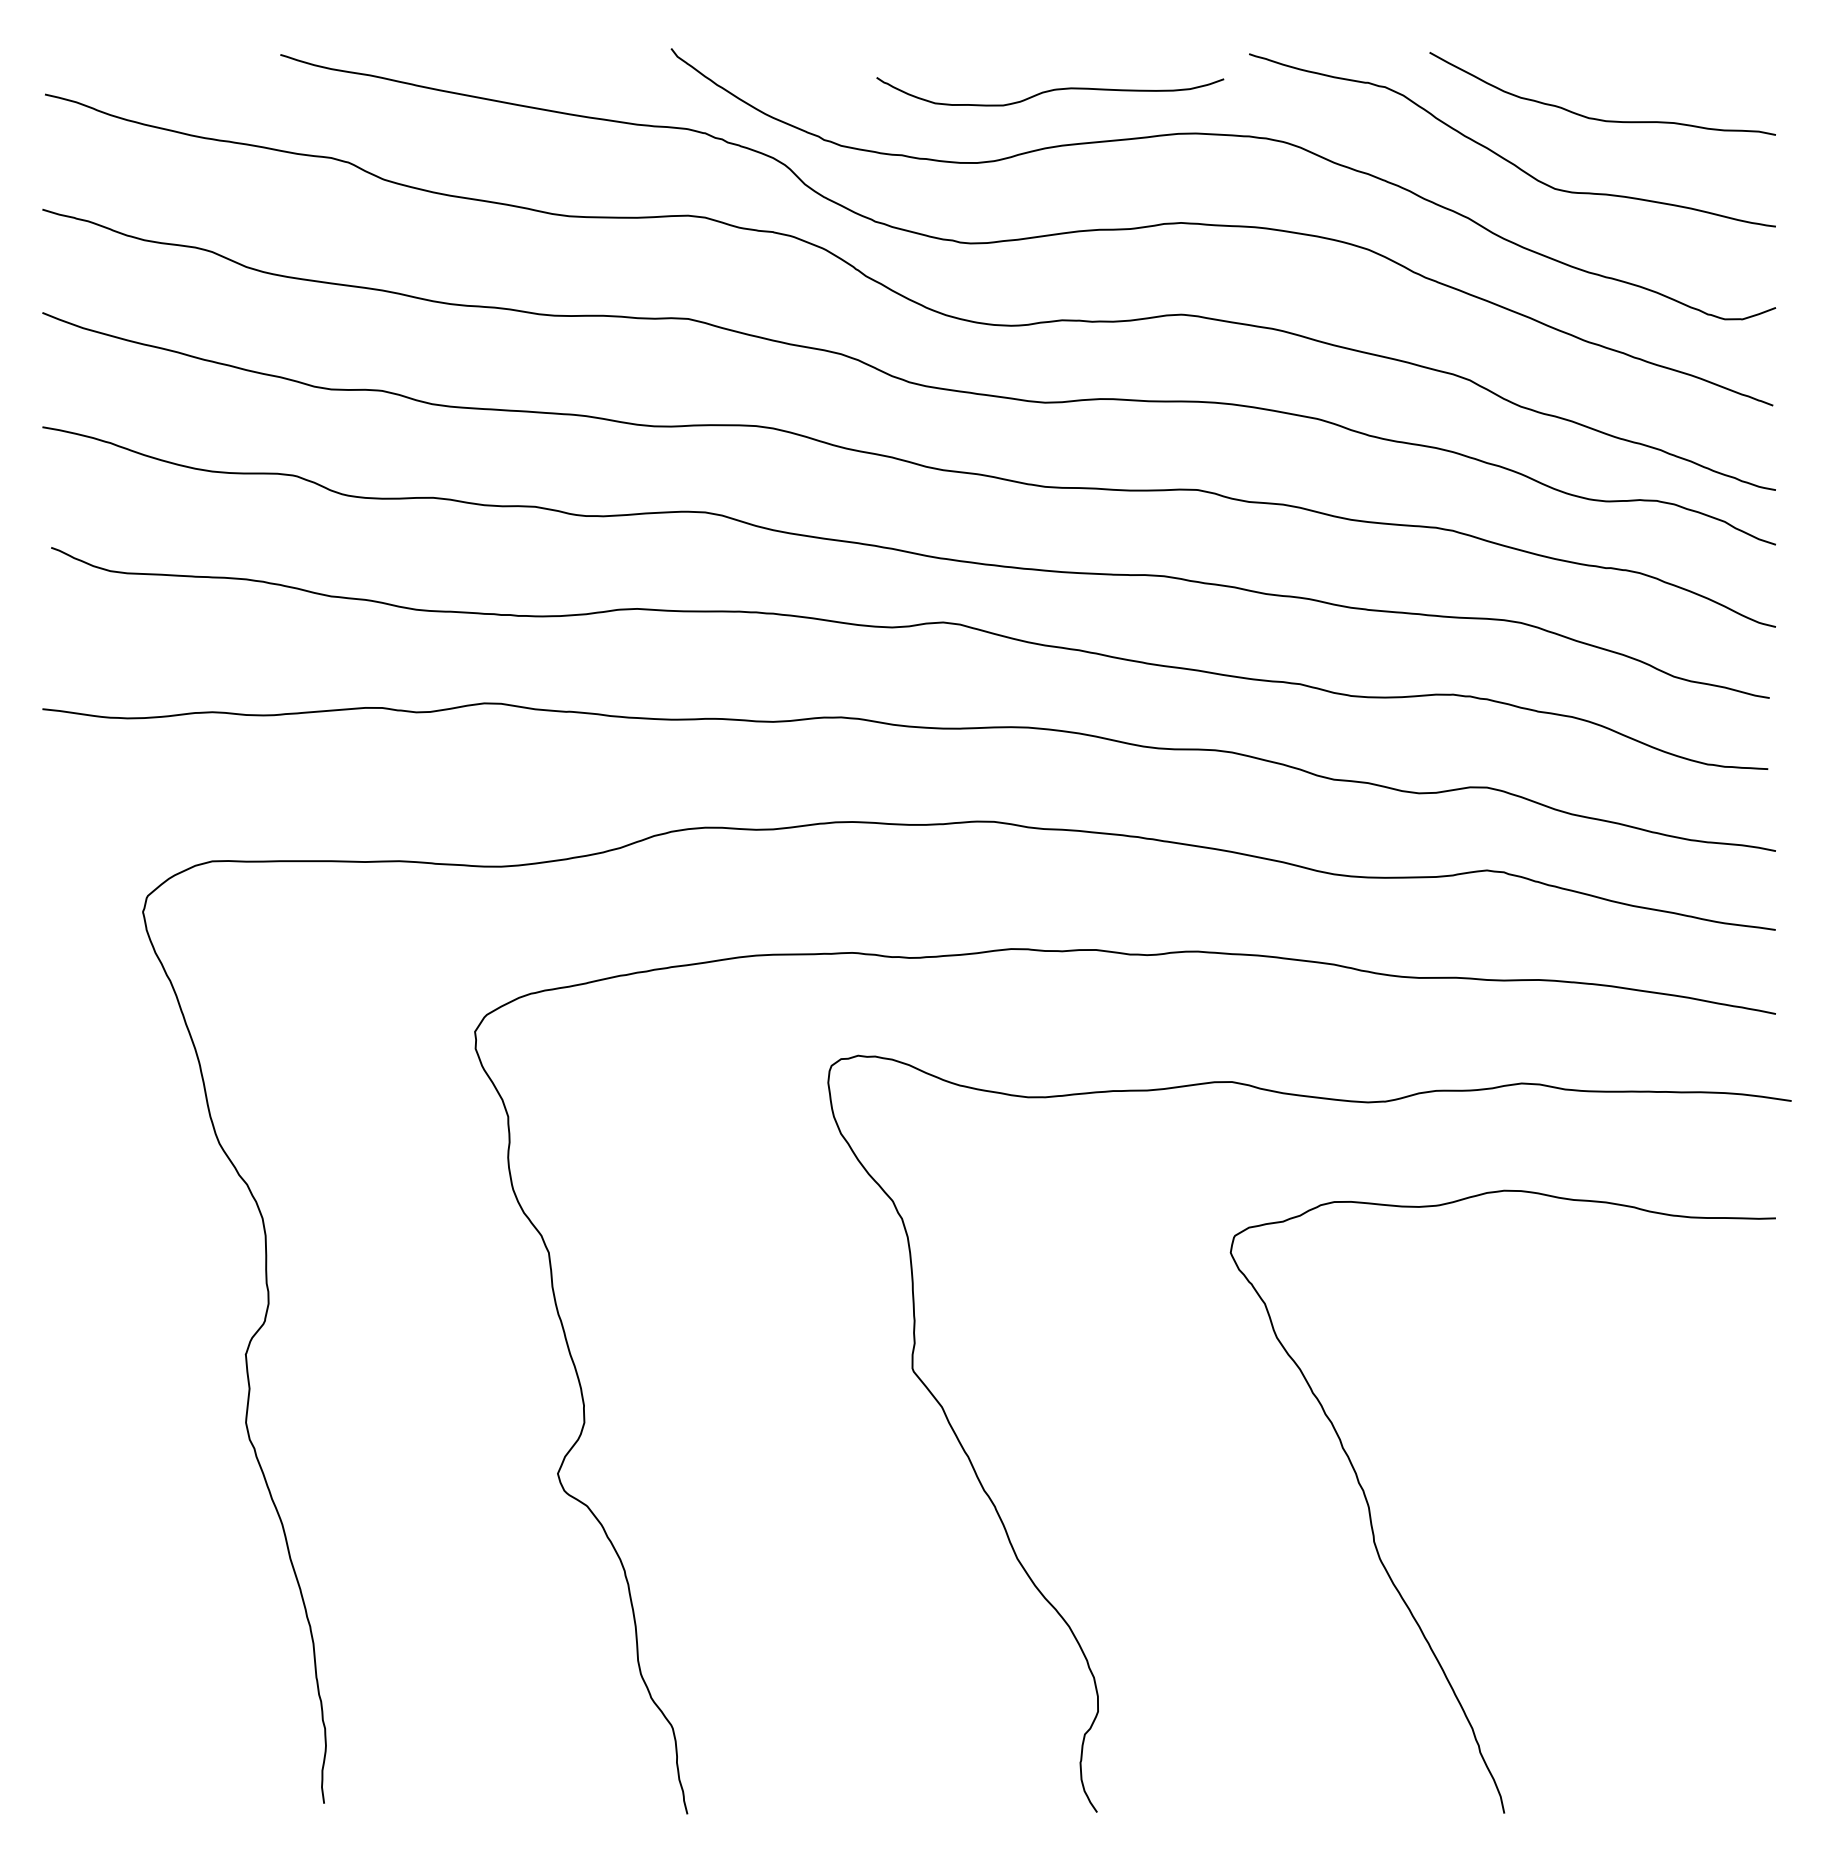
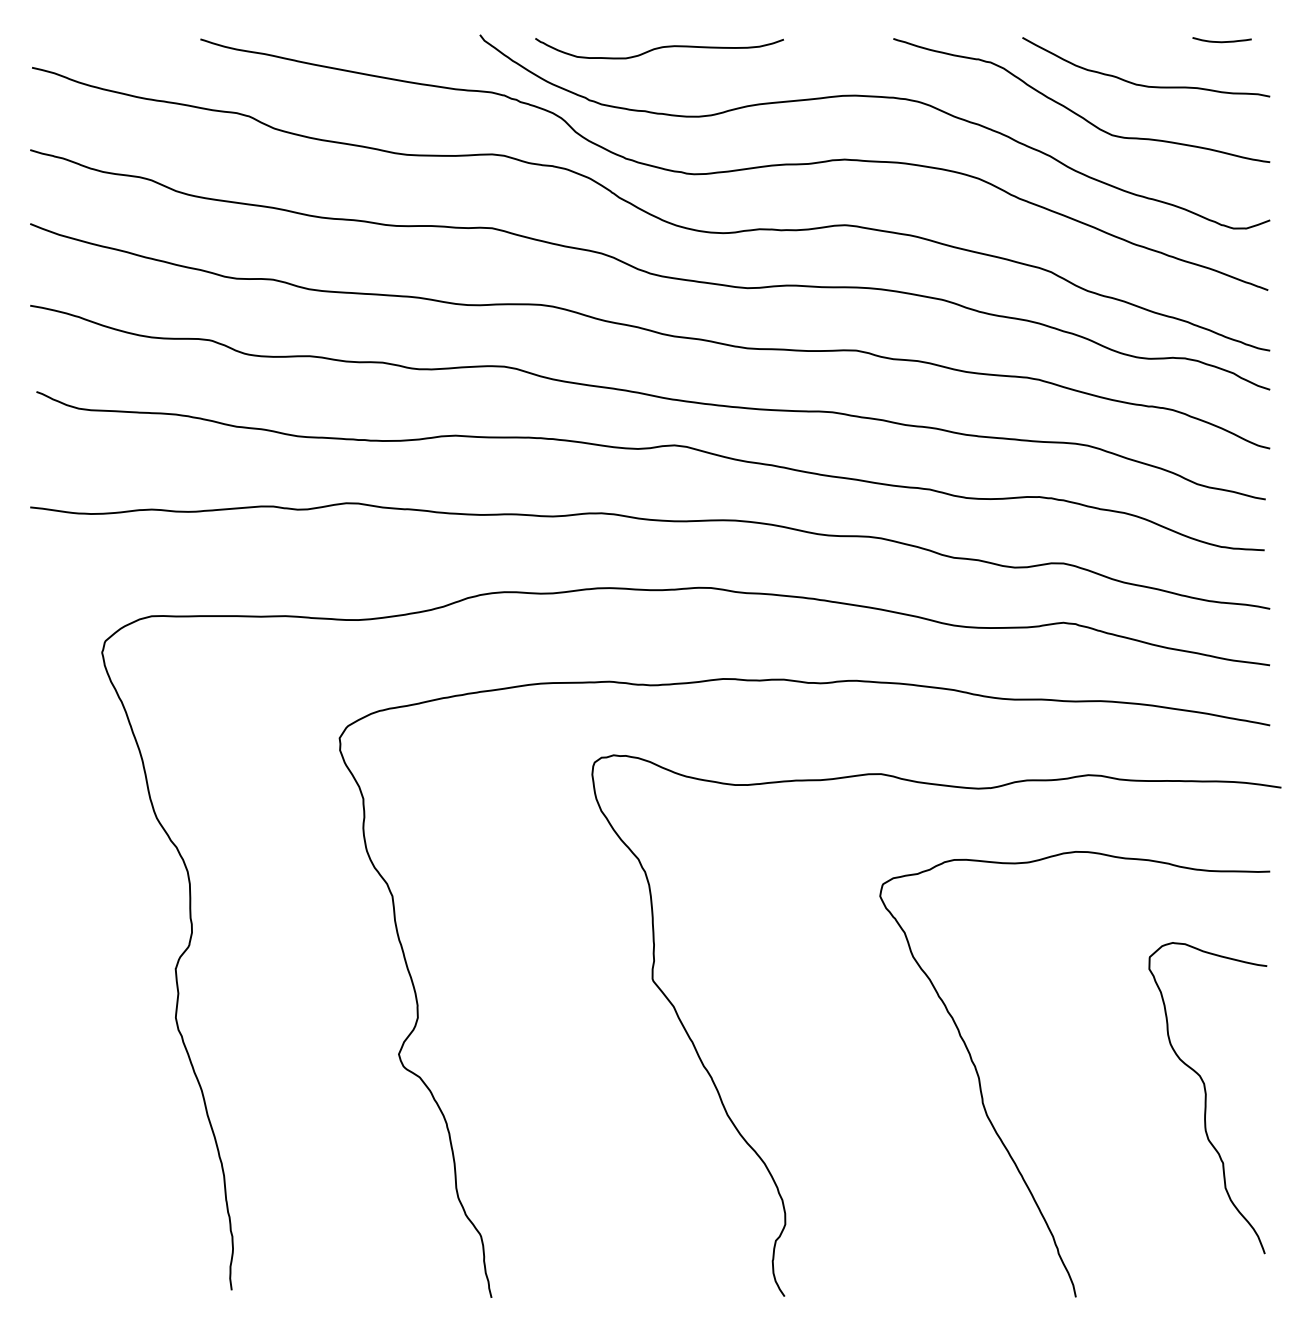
curve: (1709, 57) -> (1222, 41), added
curve: (1050, 91) -> (659, 48), moved
curve: (1686, 1534) -> (1206, 1097), added

